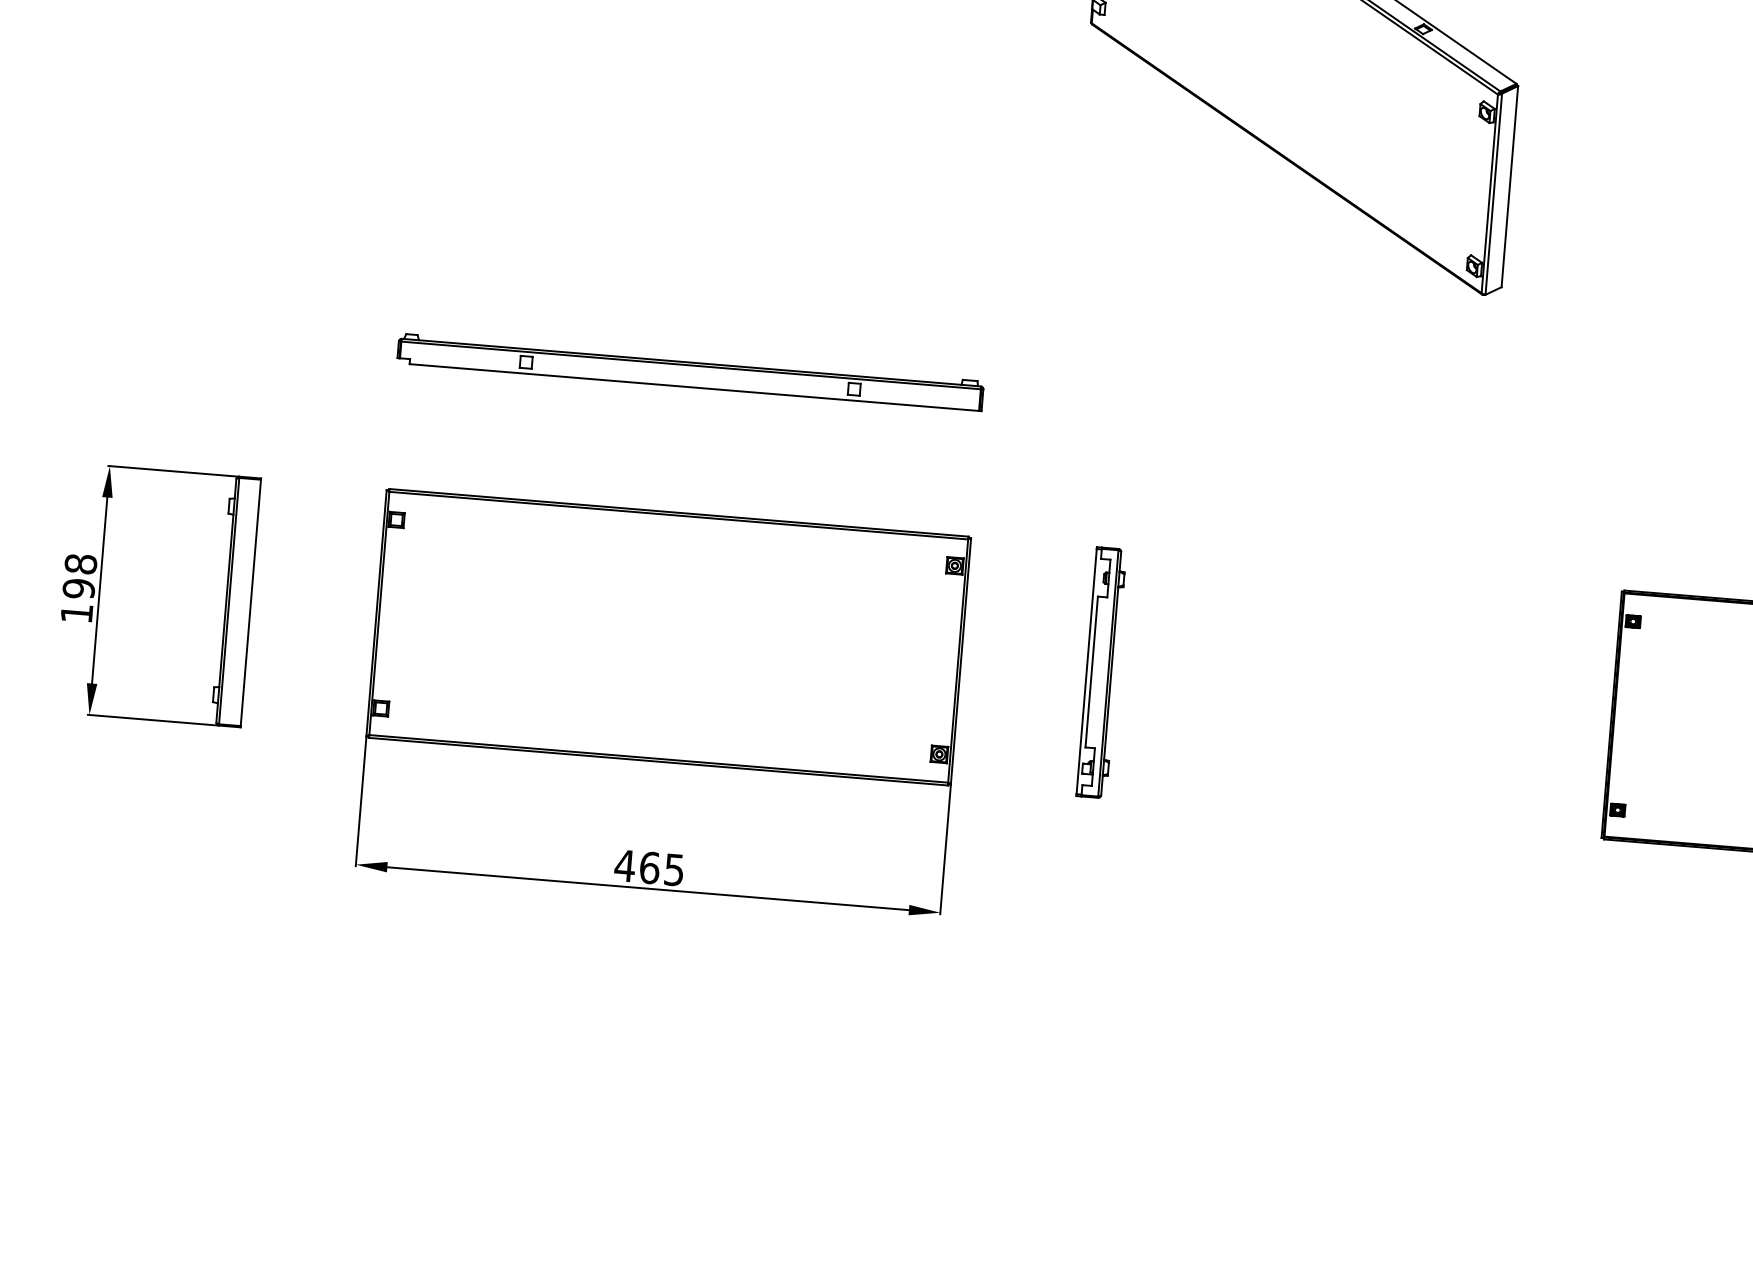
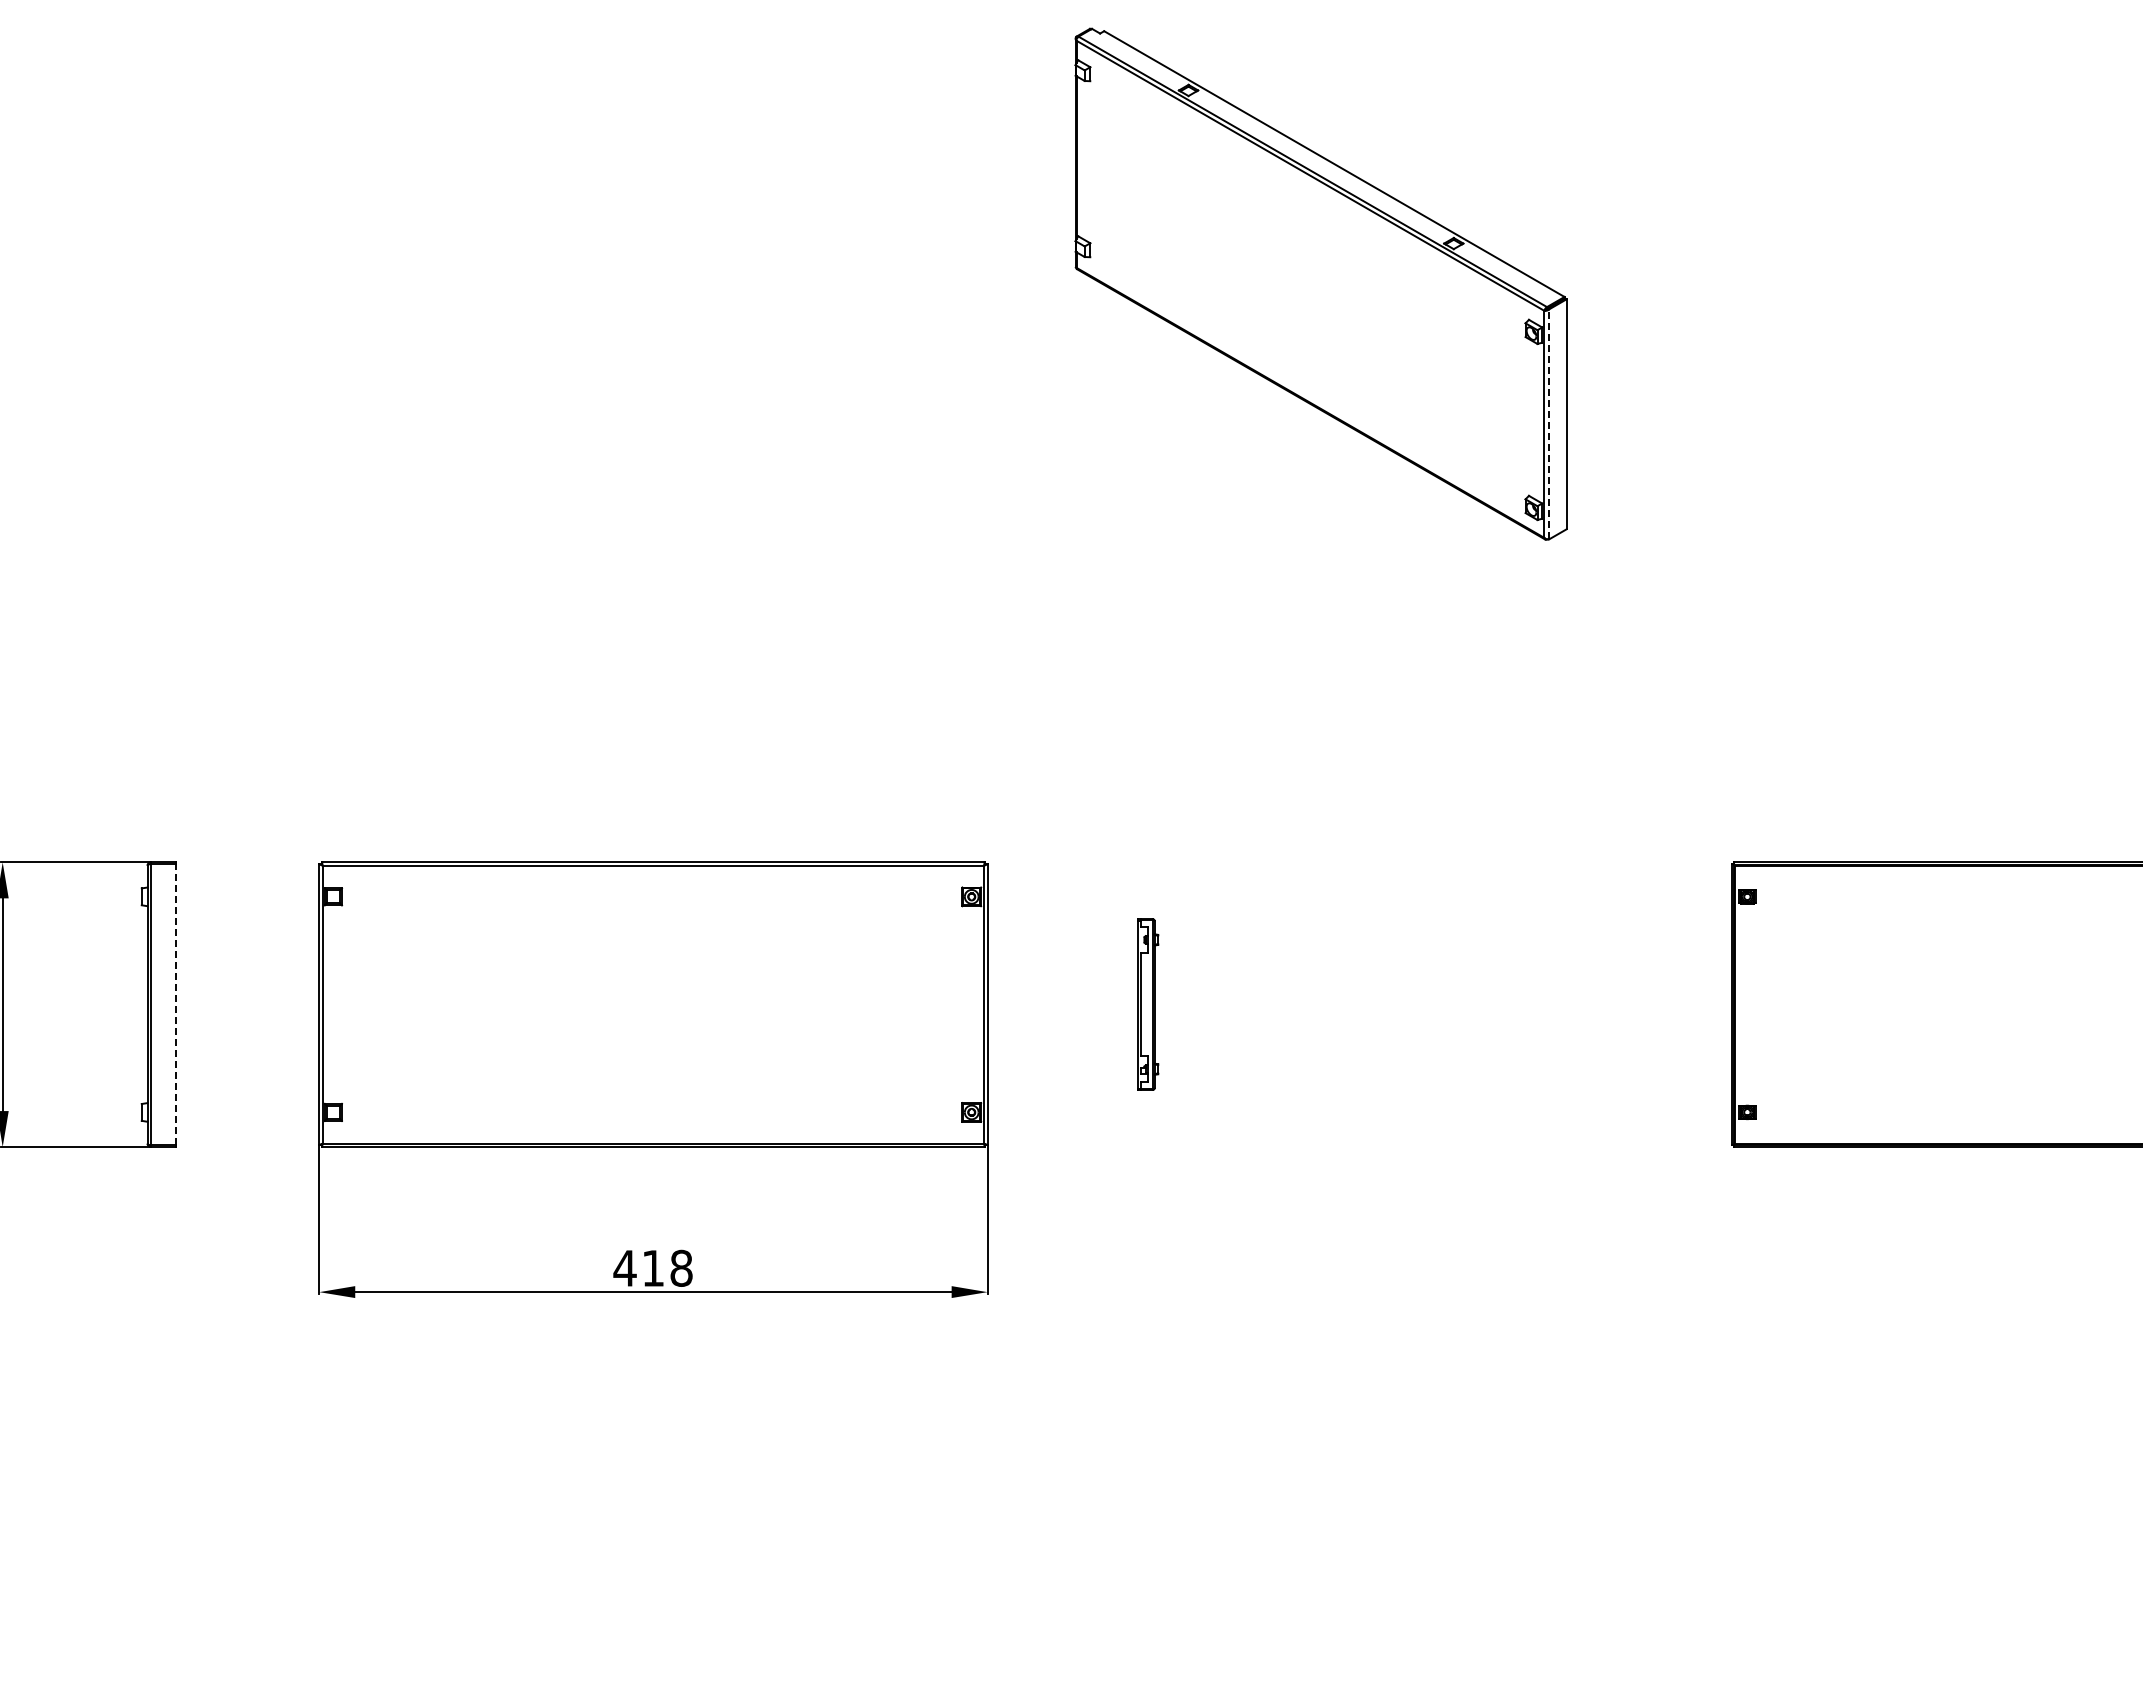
line: (1494, 193) -> (1549, 423), solid -> dashed
part: (690, 372) -> (653, 701), removed
line: (250, 602) -> (175, 1004), solid -> dashed
part: (1100, 672) -> (1147, 1004), size x0.6
text: (662, 868) -> (667, 1267), 465 -> 418

